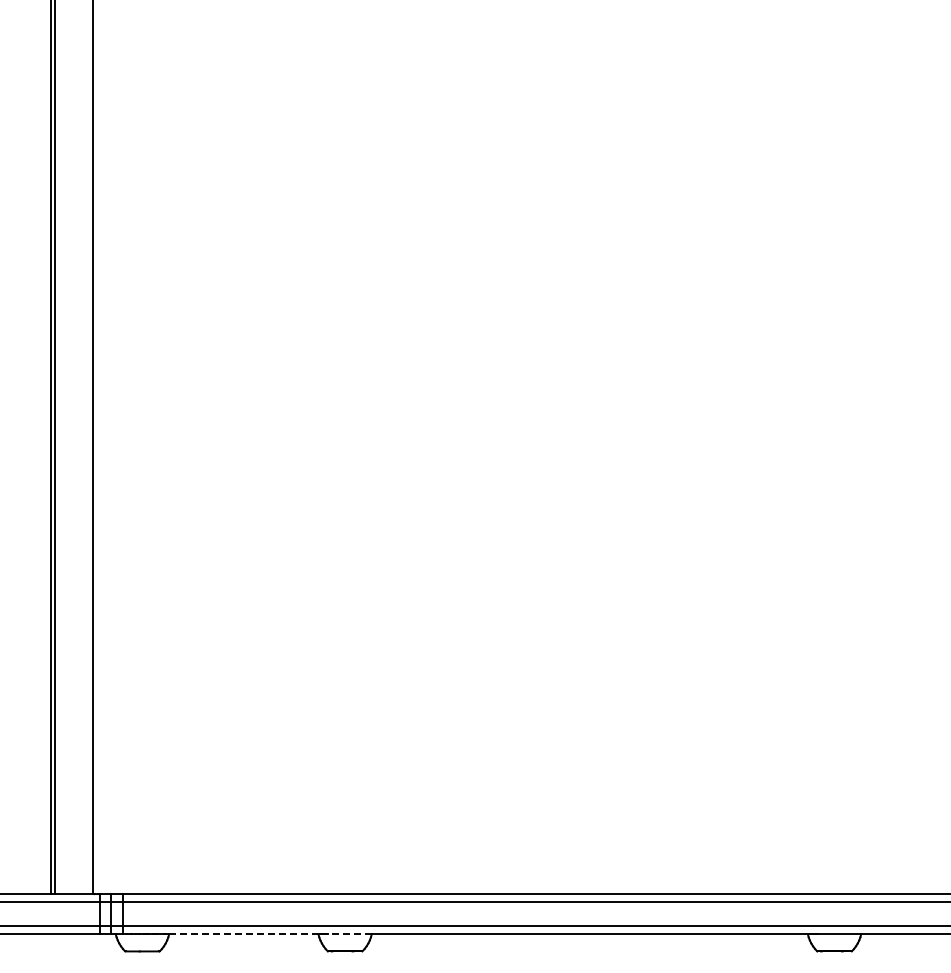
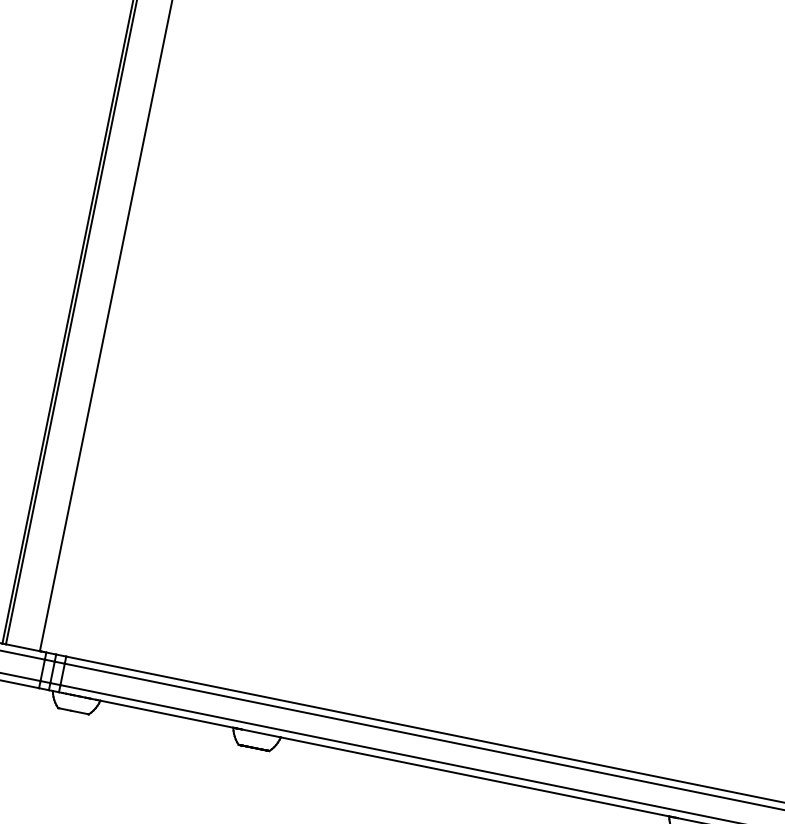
line: (243, 934) -> (166, 714), dashed -> solid
line: (350, 934) -> (261, 733), dashed -> solid

